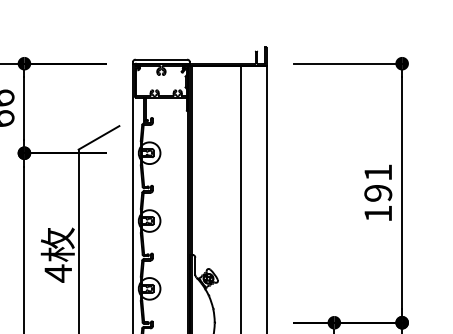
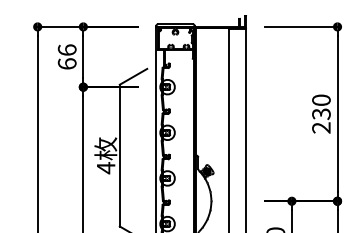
text: (378, 192) -> (321, 113), 191 -> 230

